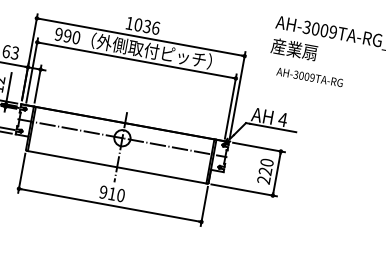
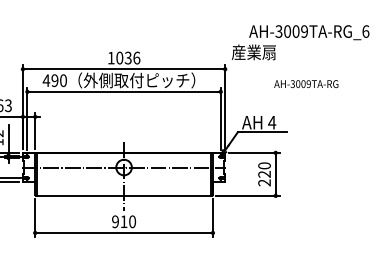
text: (58, 34) -> (46, 80), 990 -> 490
text: (293, 49) -> (253, 52), moved
text: (309, 77) -> (306, 84), moved

